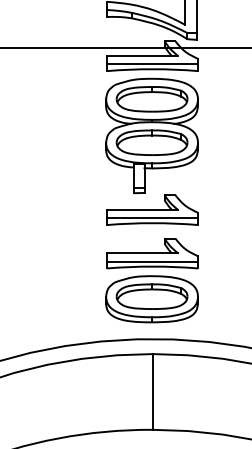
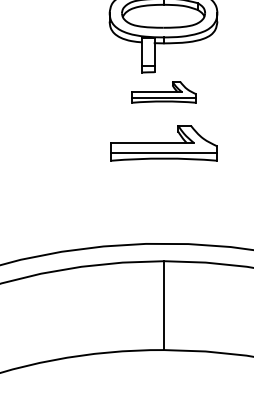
part: (152, 209) -> (164, 91), size x0.6
part: (151, 299) -> (162, 197), removed

